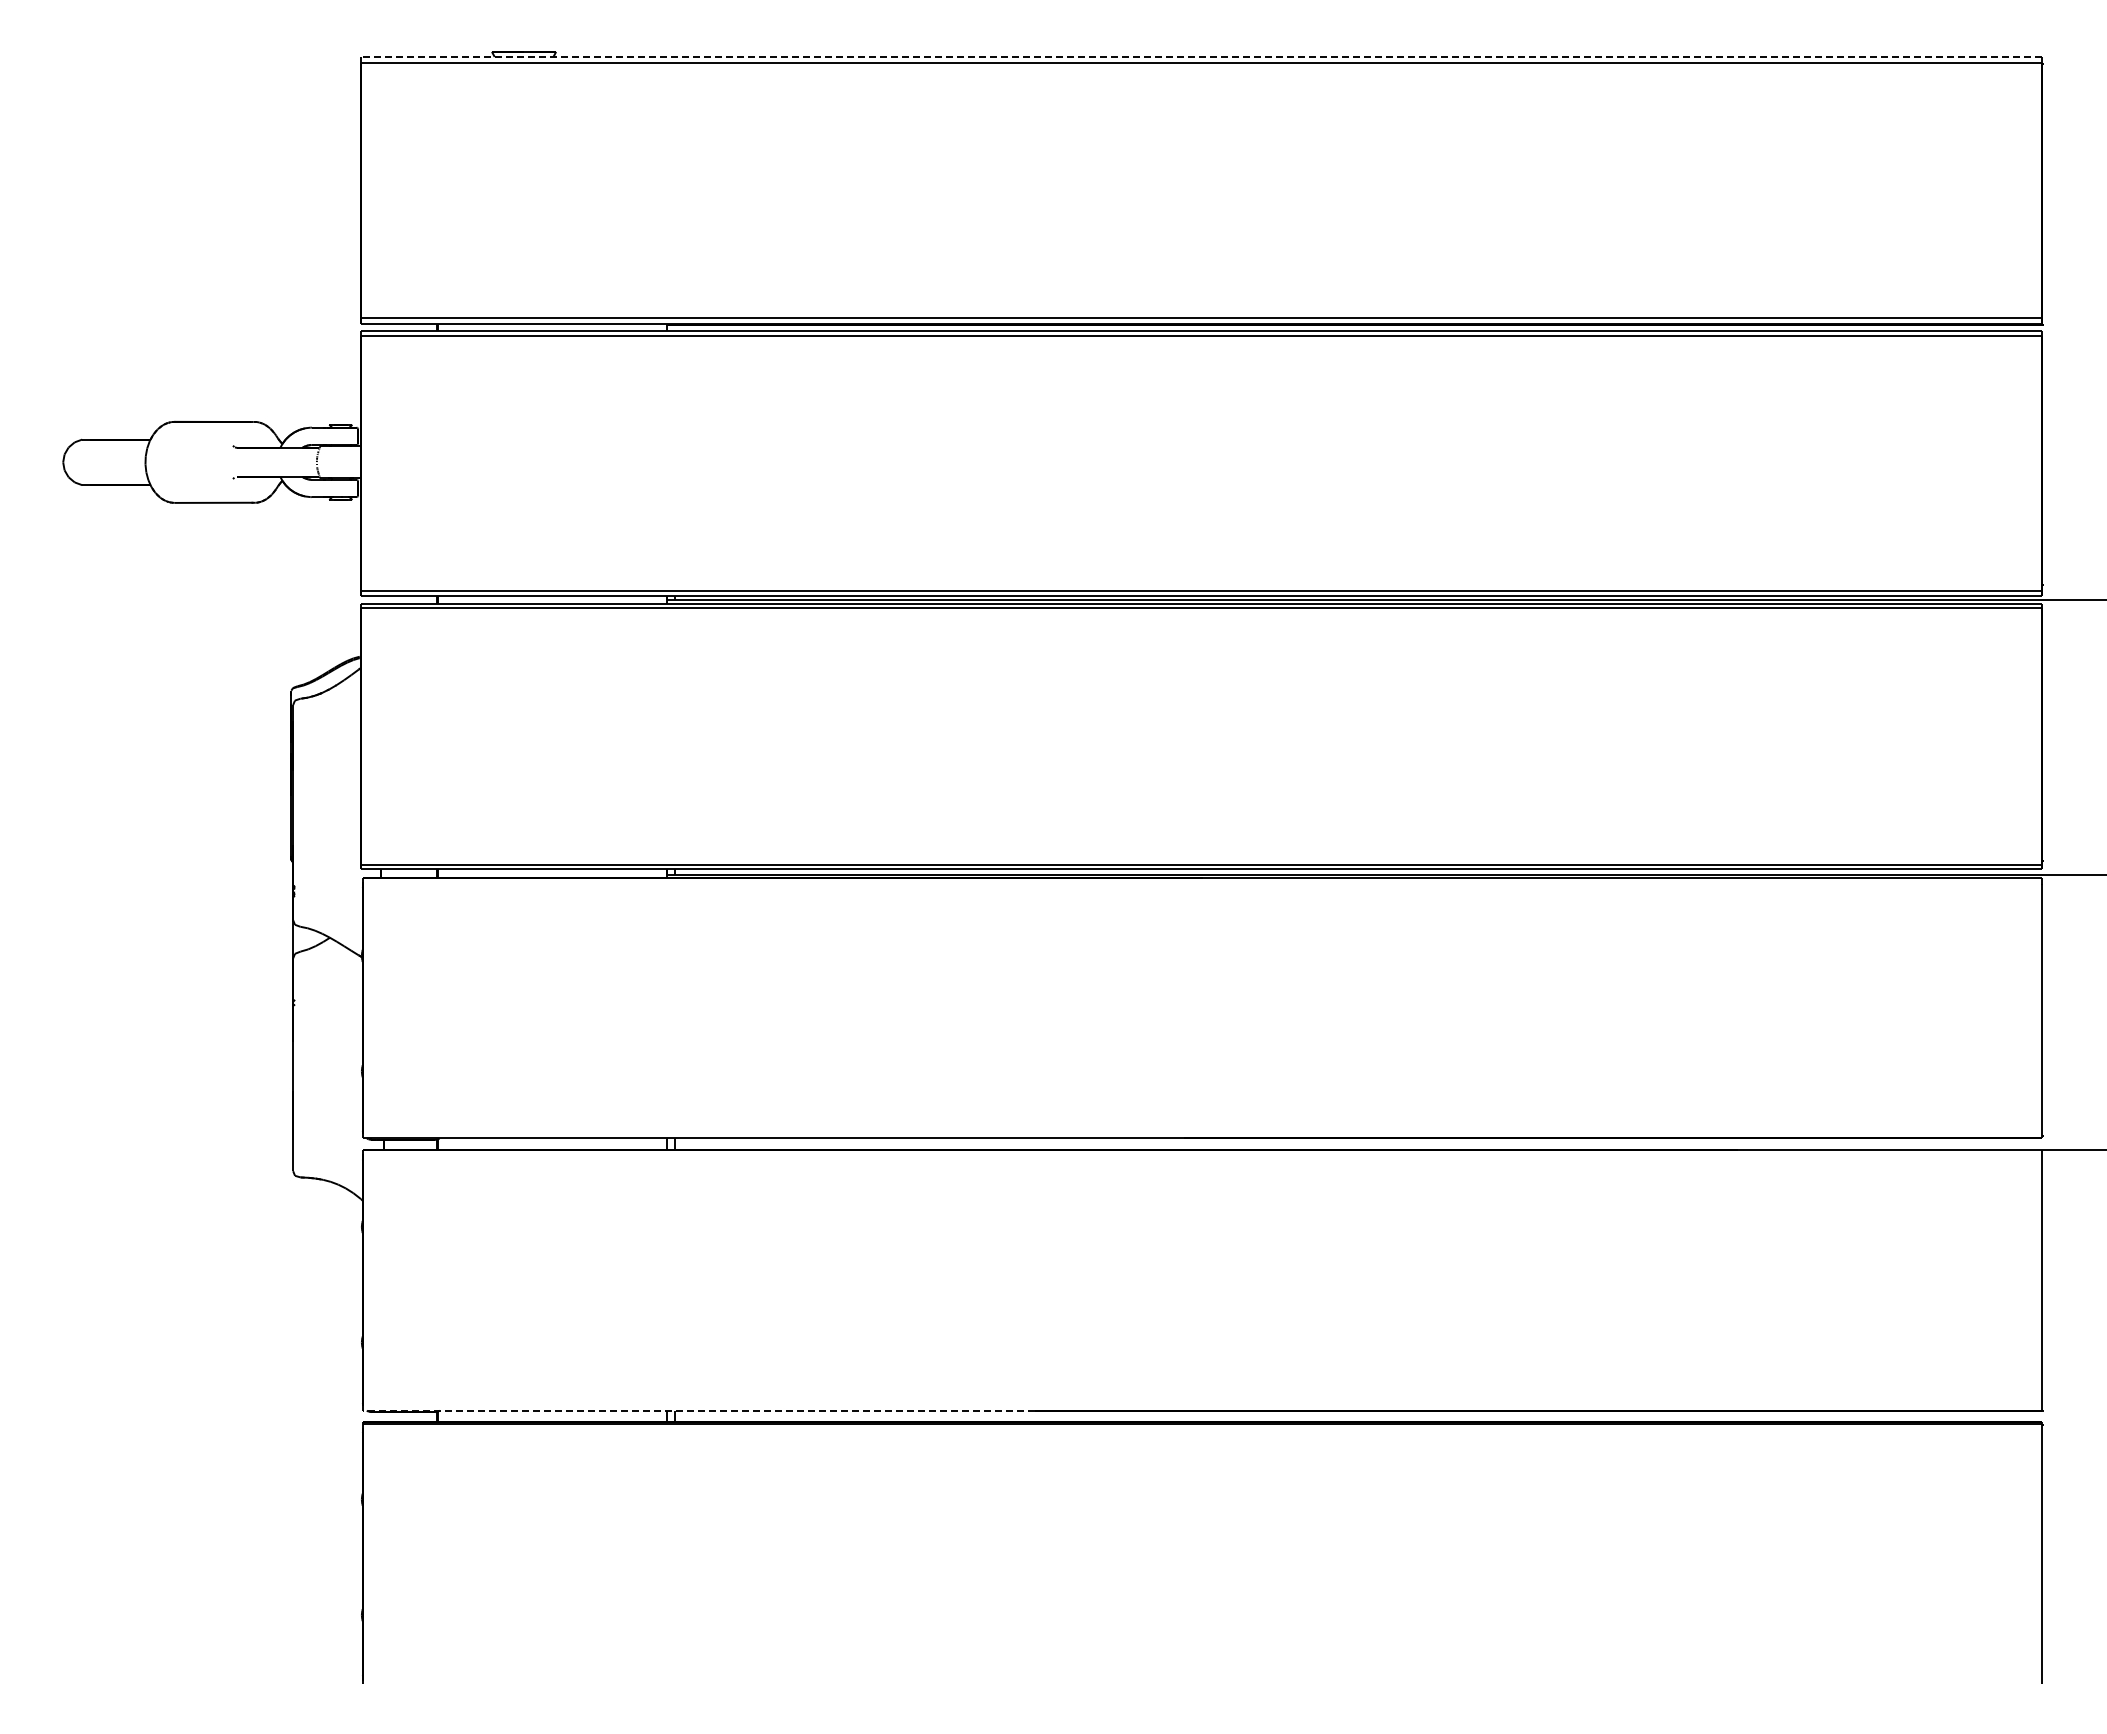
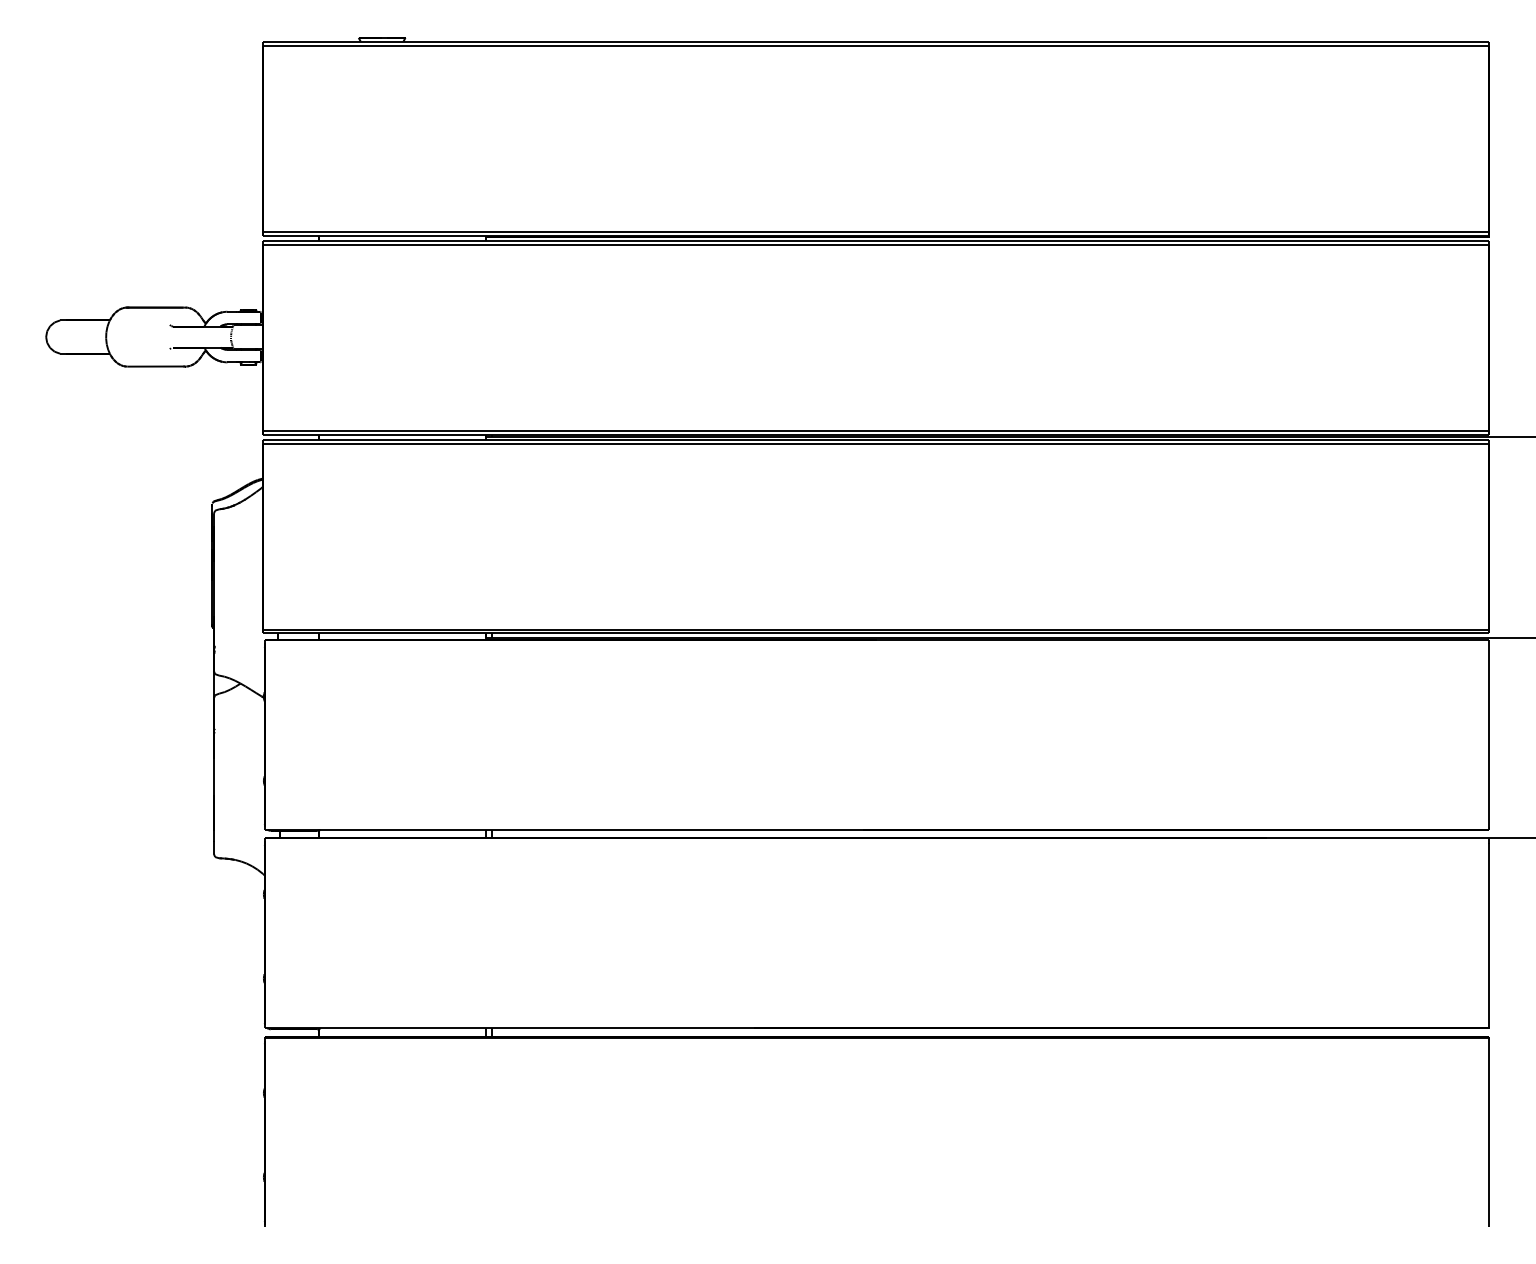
line: (1201, 56) -> (875, 41), dashed -> solid
line: (698, 1410) -> (509, 1028), dashed -> solid

